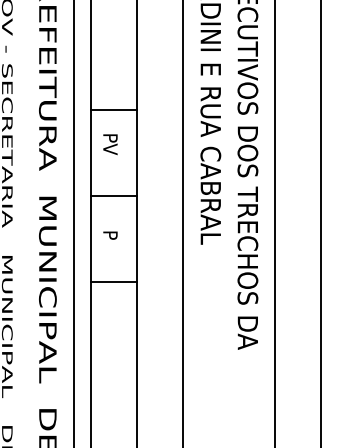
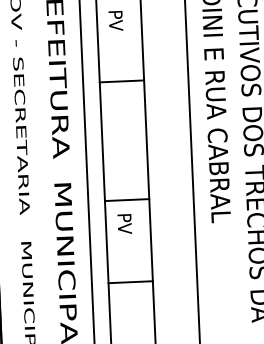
line: (113, 109) -> (121, 81), moved
text: (110, 144) -> (115, 20), moved
line: (113, 195) -> (126, 199), moved
text: (110, 246) -> (124, 228), P -> PV
line: (113, 282) -> (130, 282), moved

